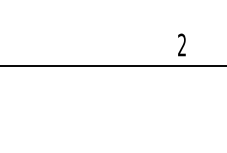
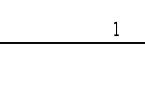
text: (180, 44) -> (115, 28), 2 -> 1

